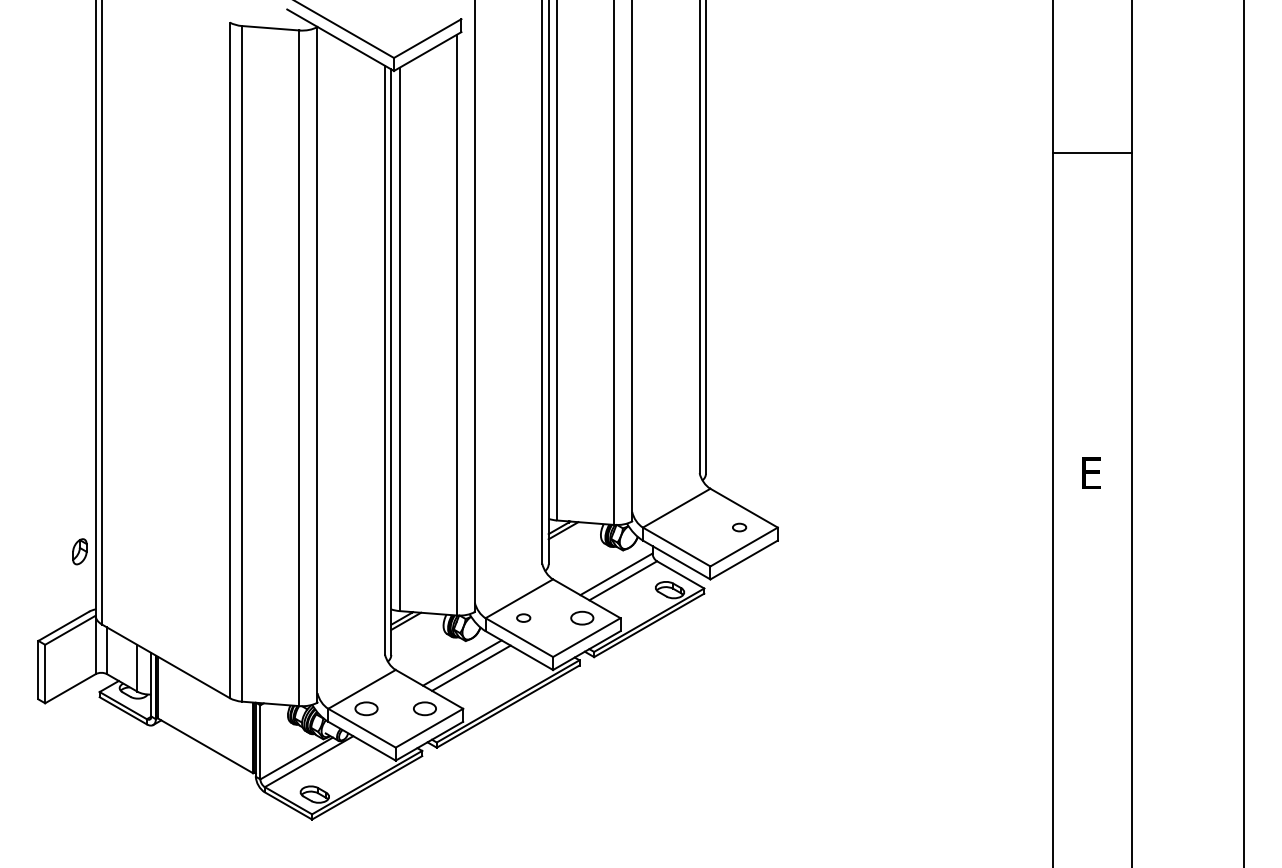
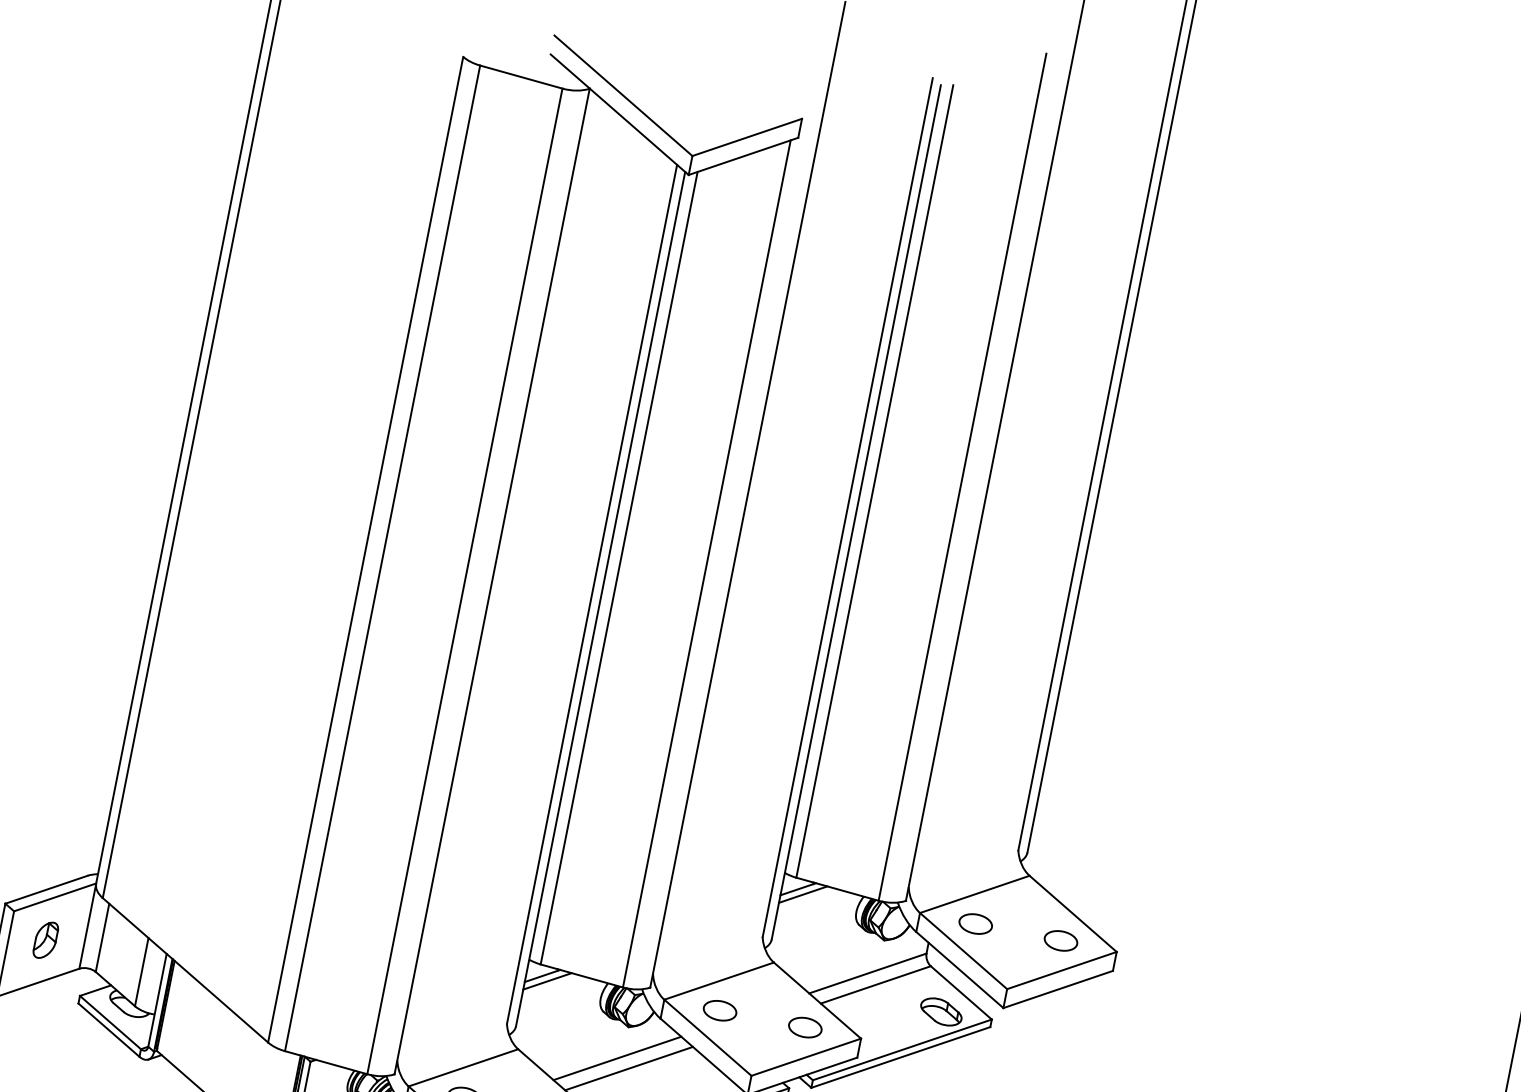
part: (681, 527) -> (976, 923), added
part: (739, 527) -> (1060, 940), size x1.67
part: (79, 551) -> (45, 939), moved
part: (523, 617) -> (719, 1009), size x1.67

